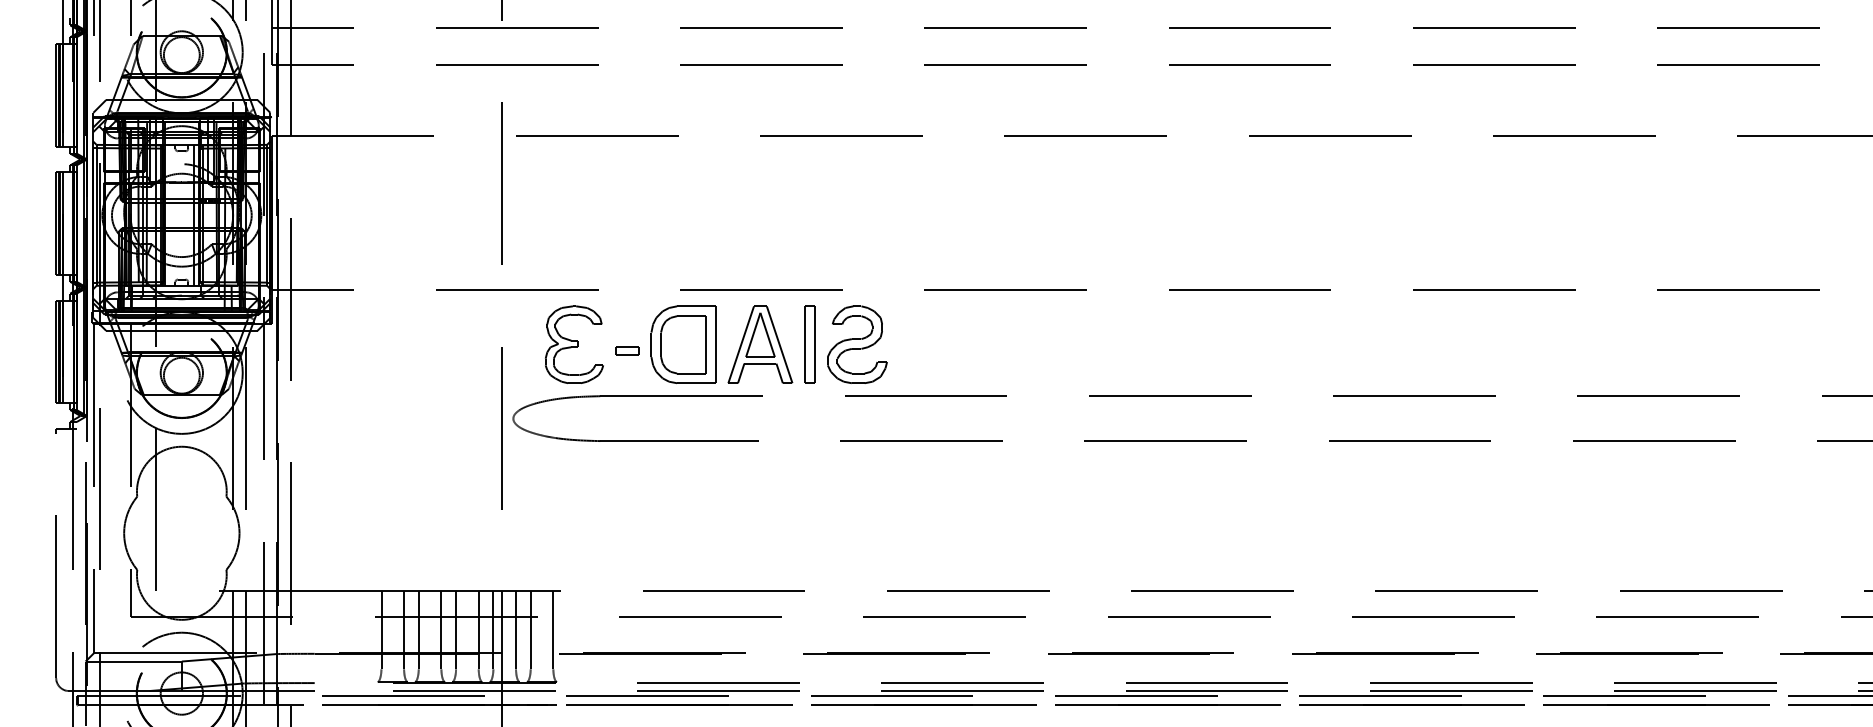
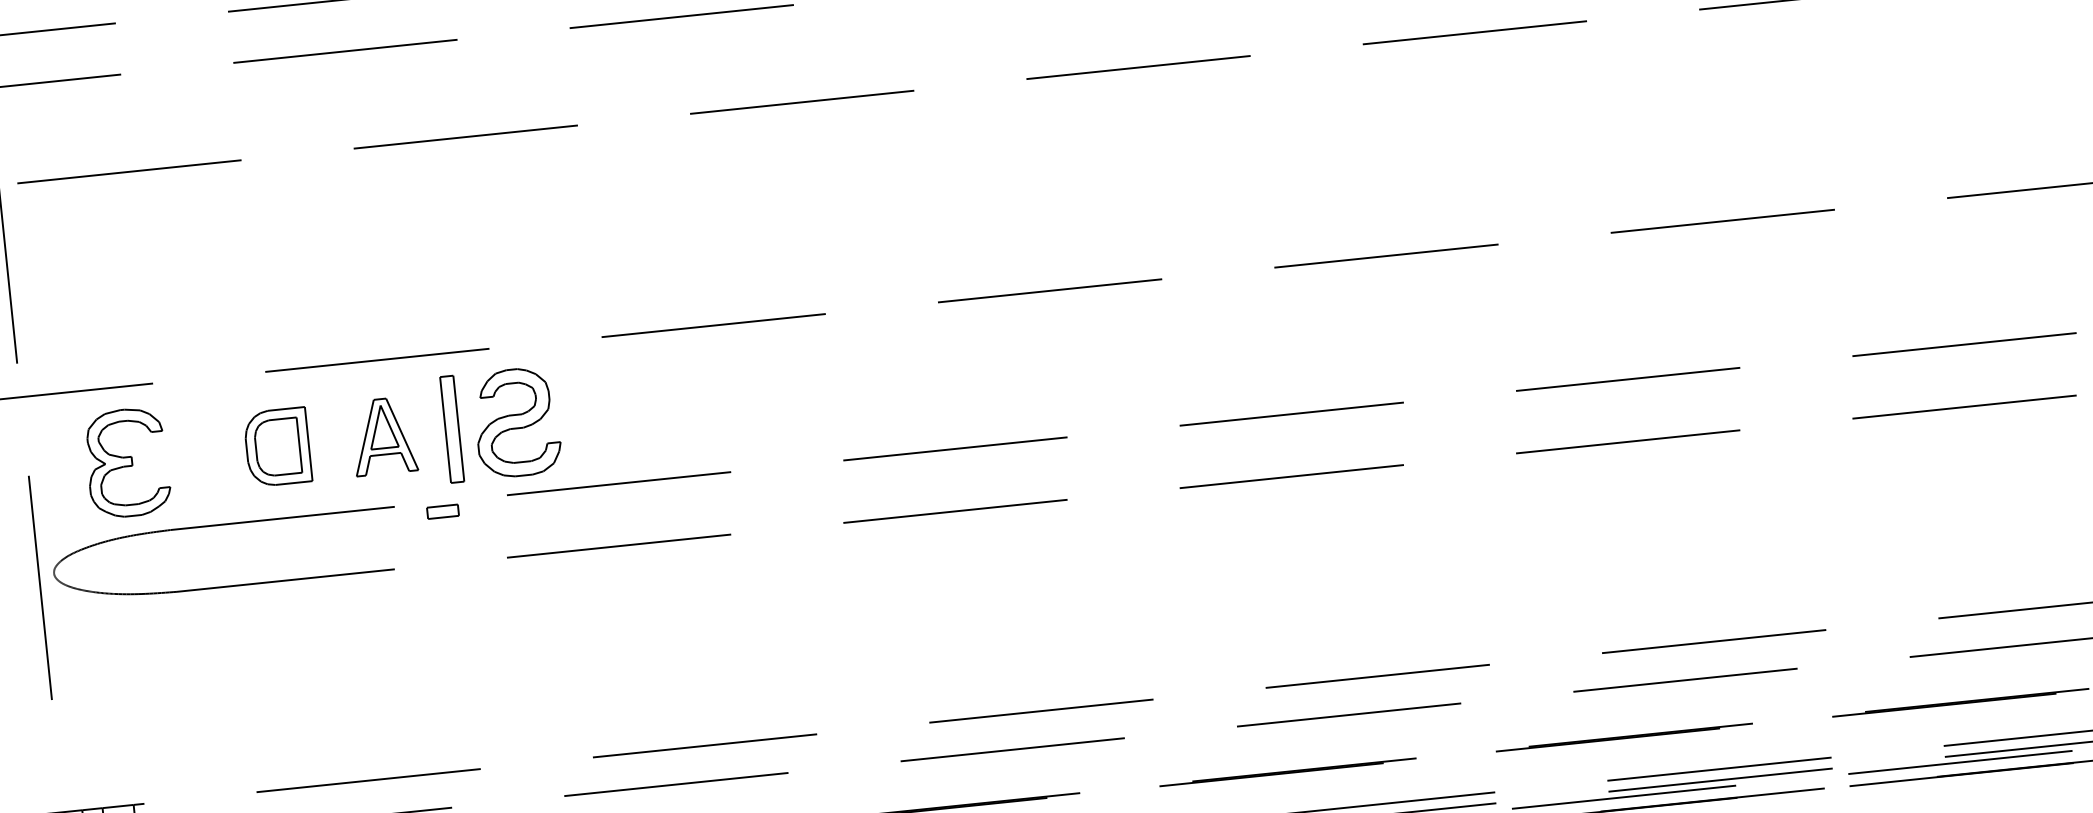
part: (683, 344) -> (277, 446), size x0.7
part: (760, 344) -> (383, 436), size x0.7
part: (627, 350) -> (443, 510), moved

